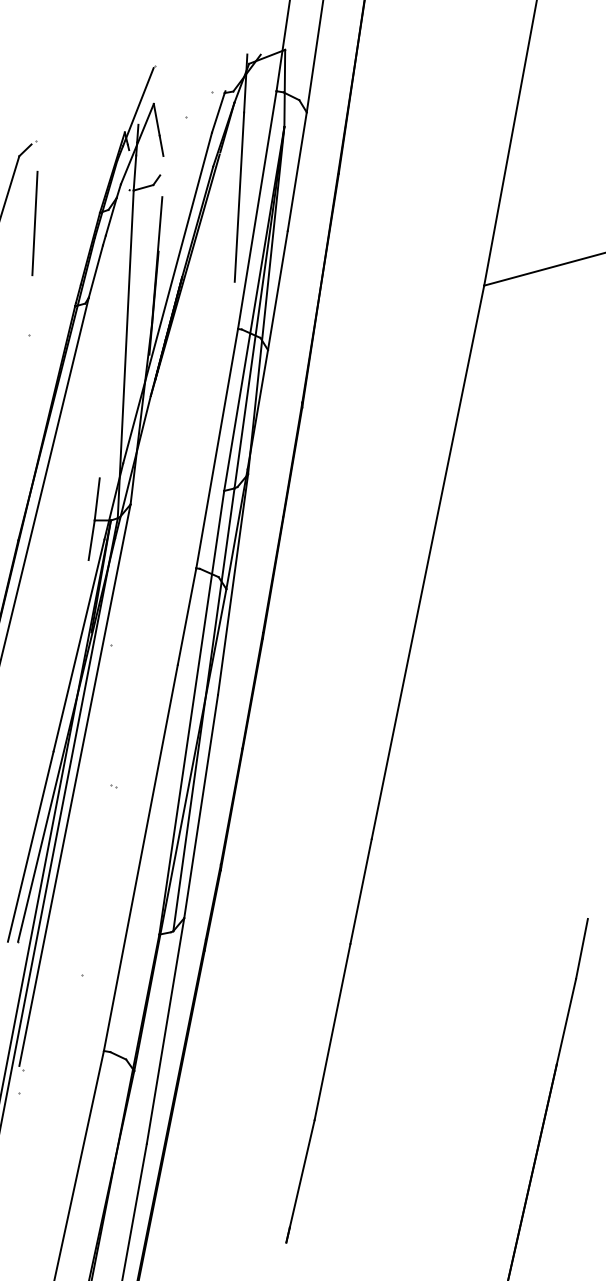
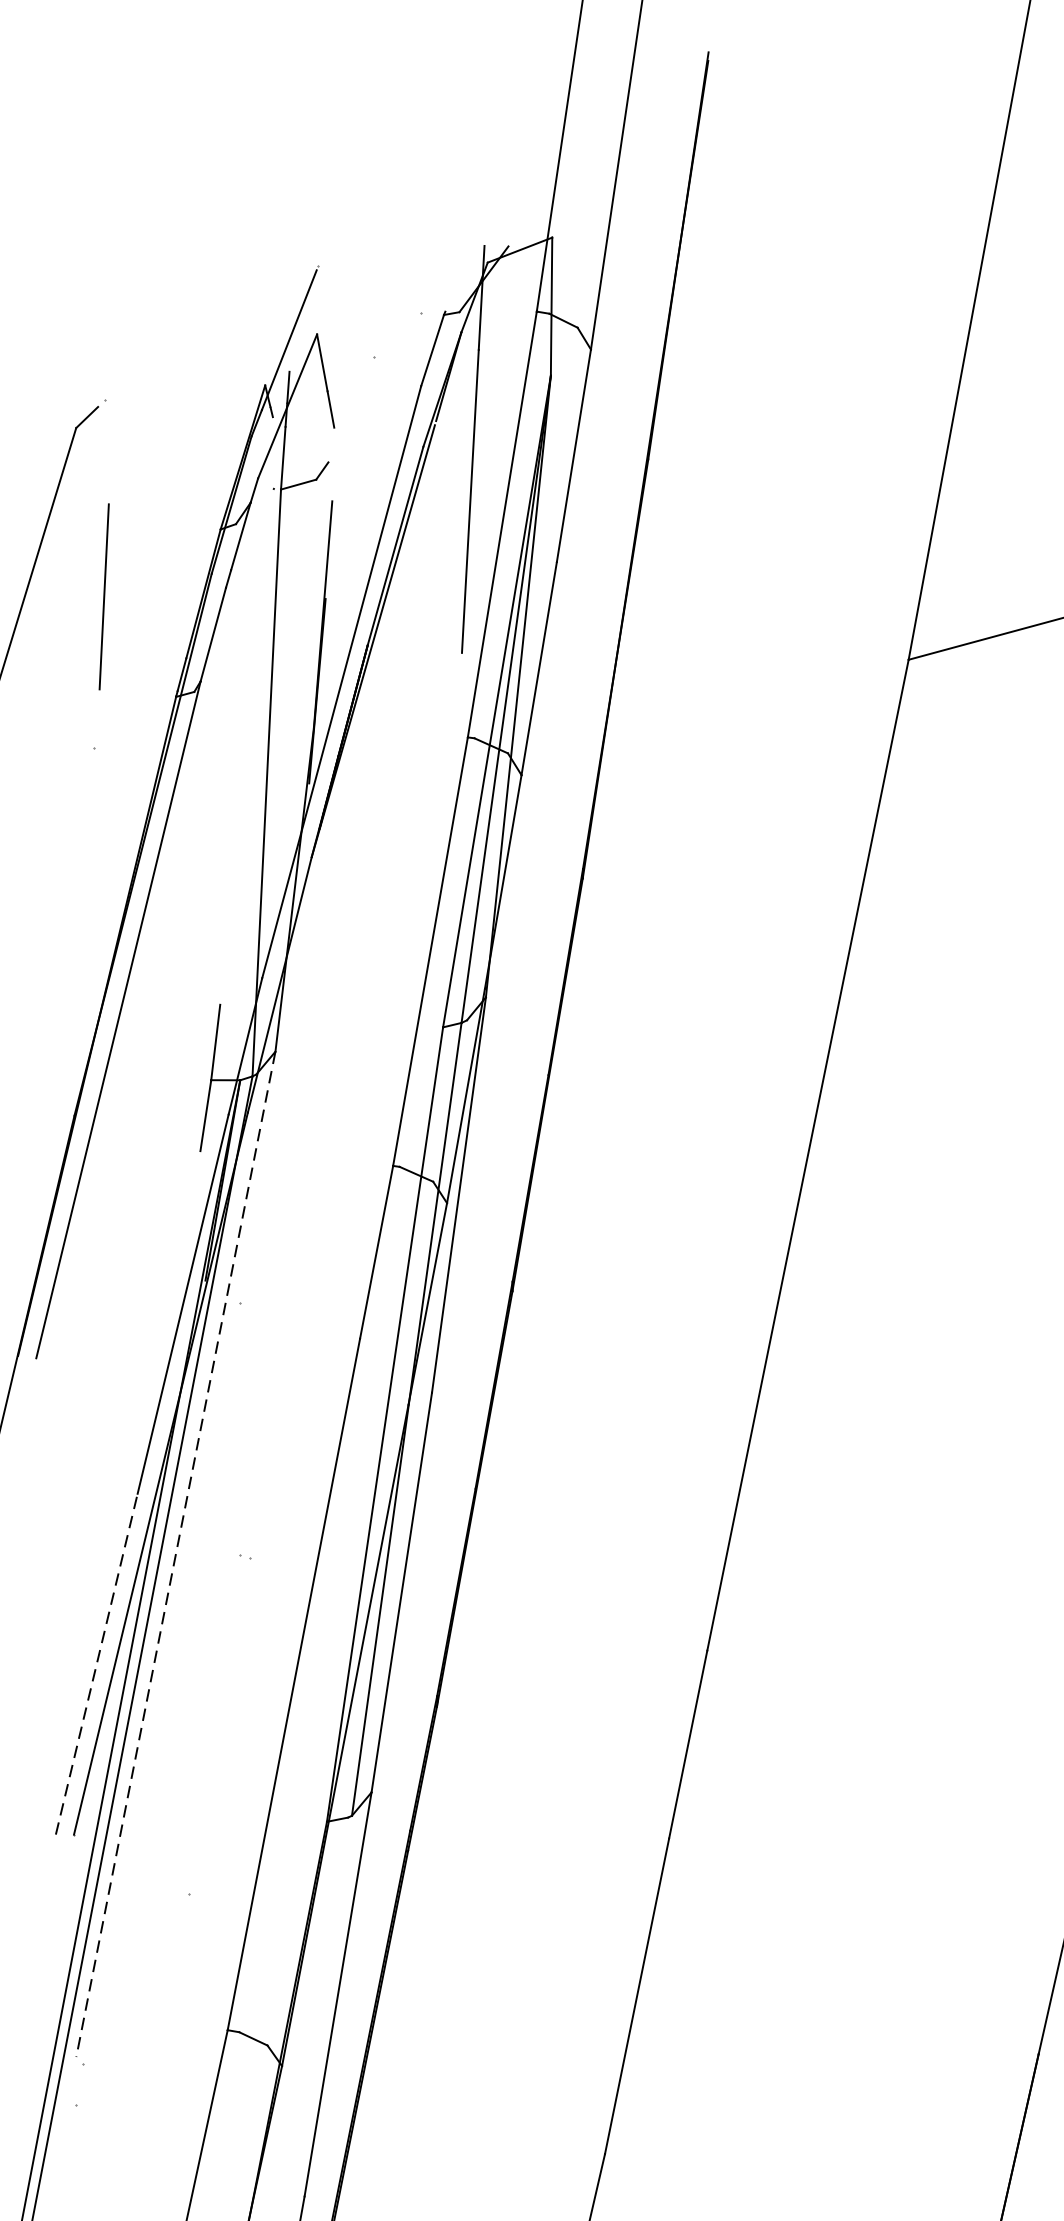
line: (34, 223) -> (103, 596), moved
line: (74, 785) -> (175, 1554), solid -> dashed
line: (30, 846) -> (96, 1664), solid -> dashed

